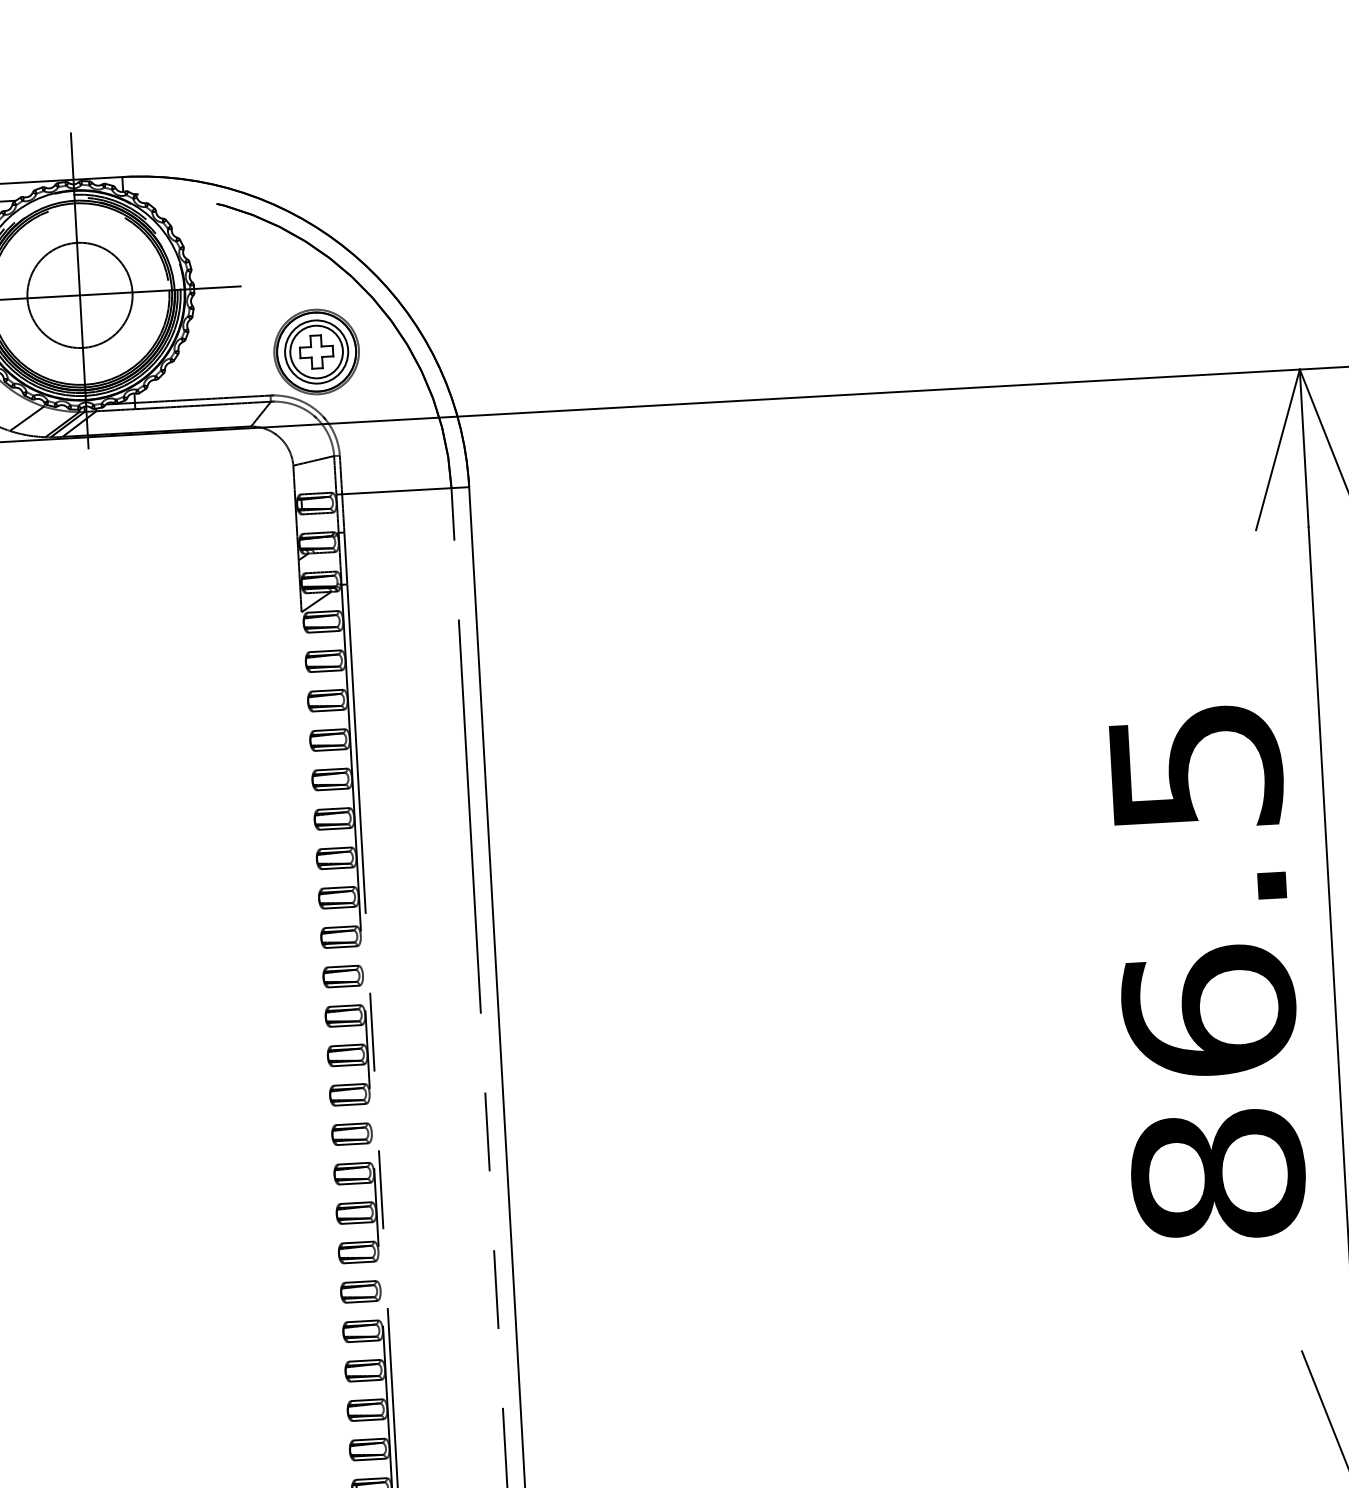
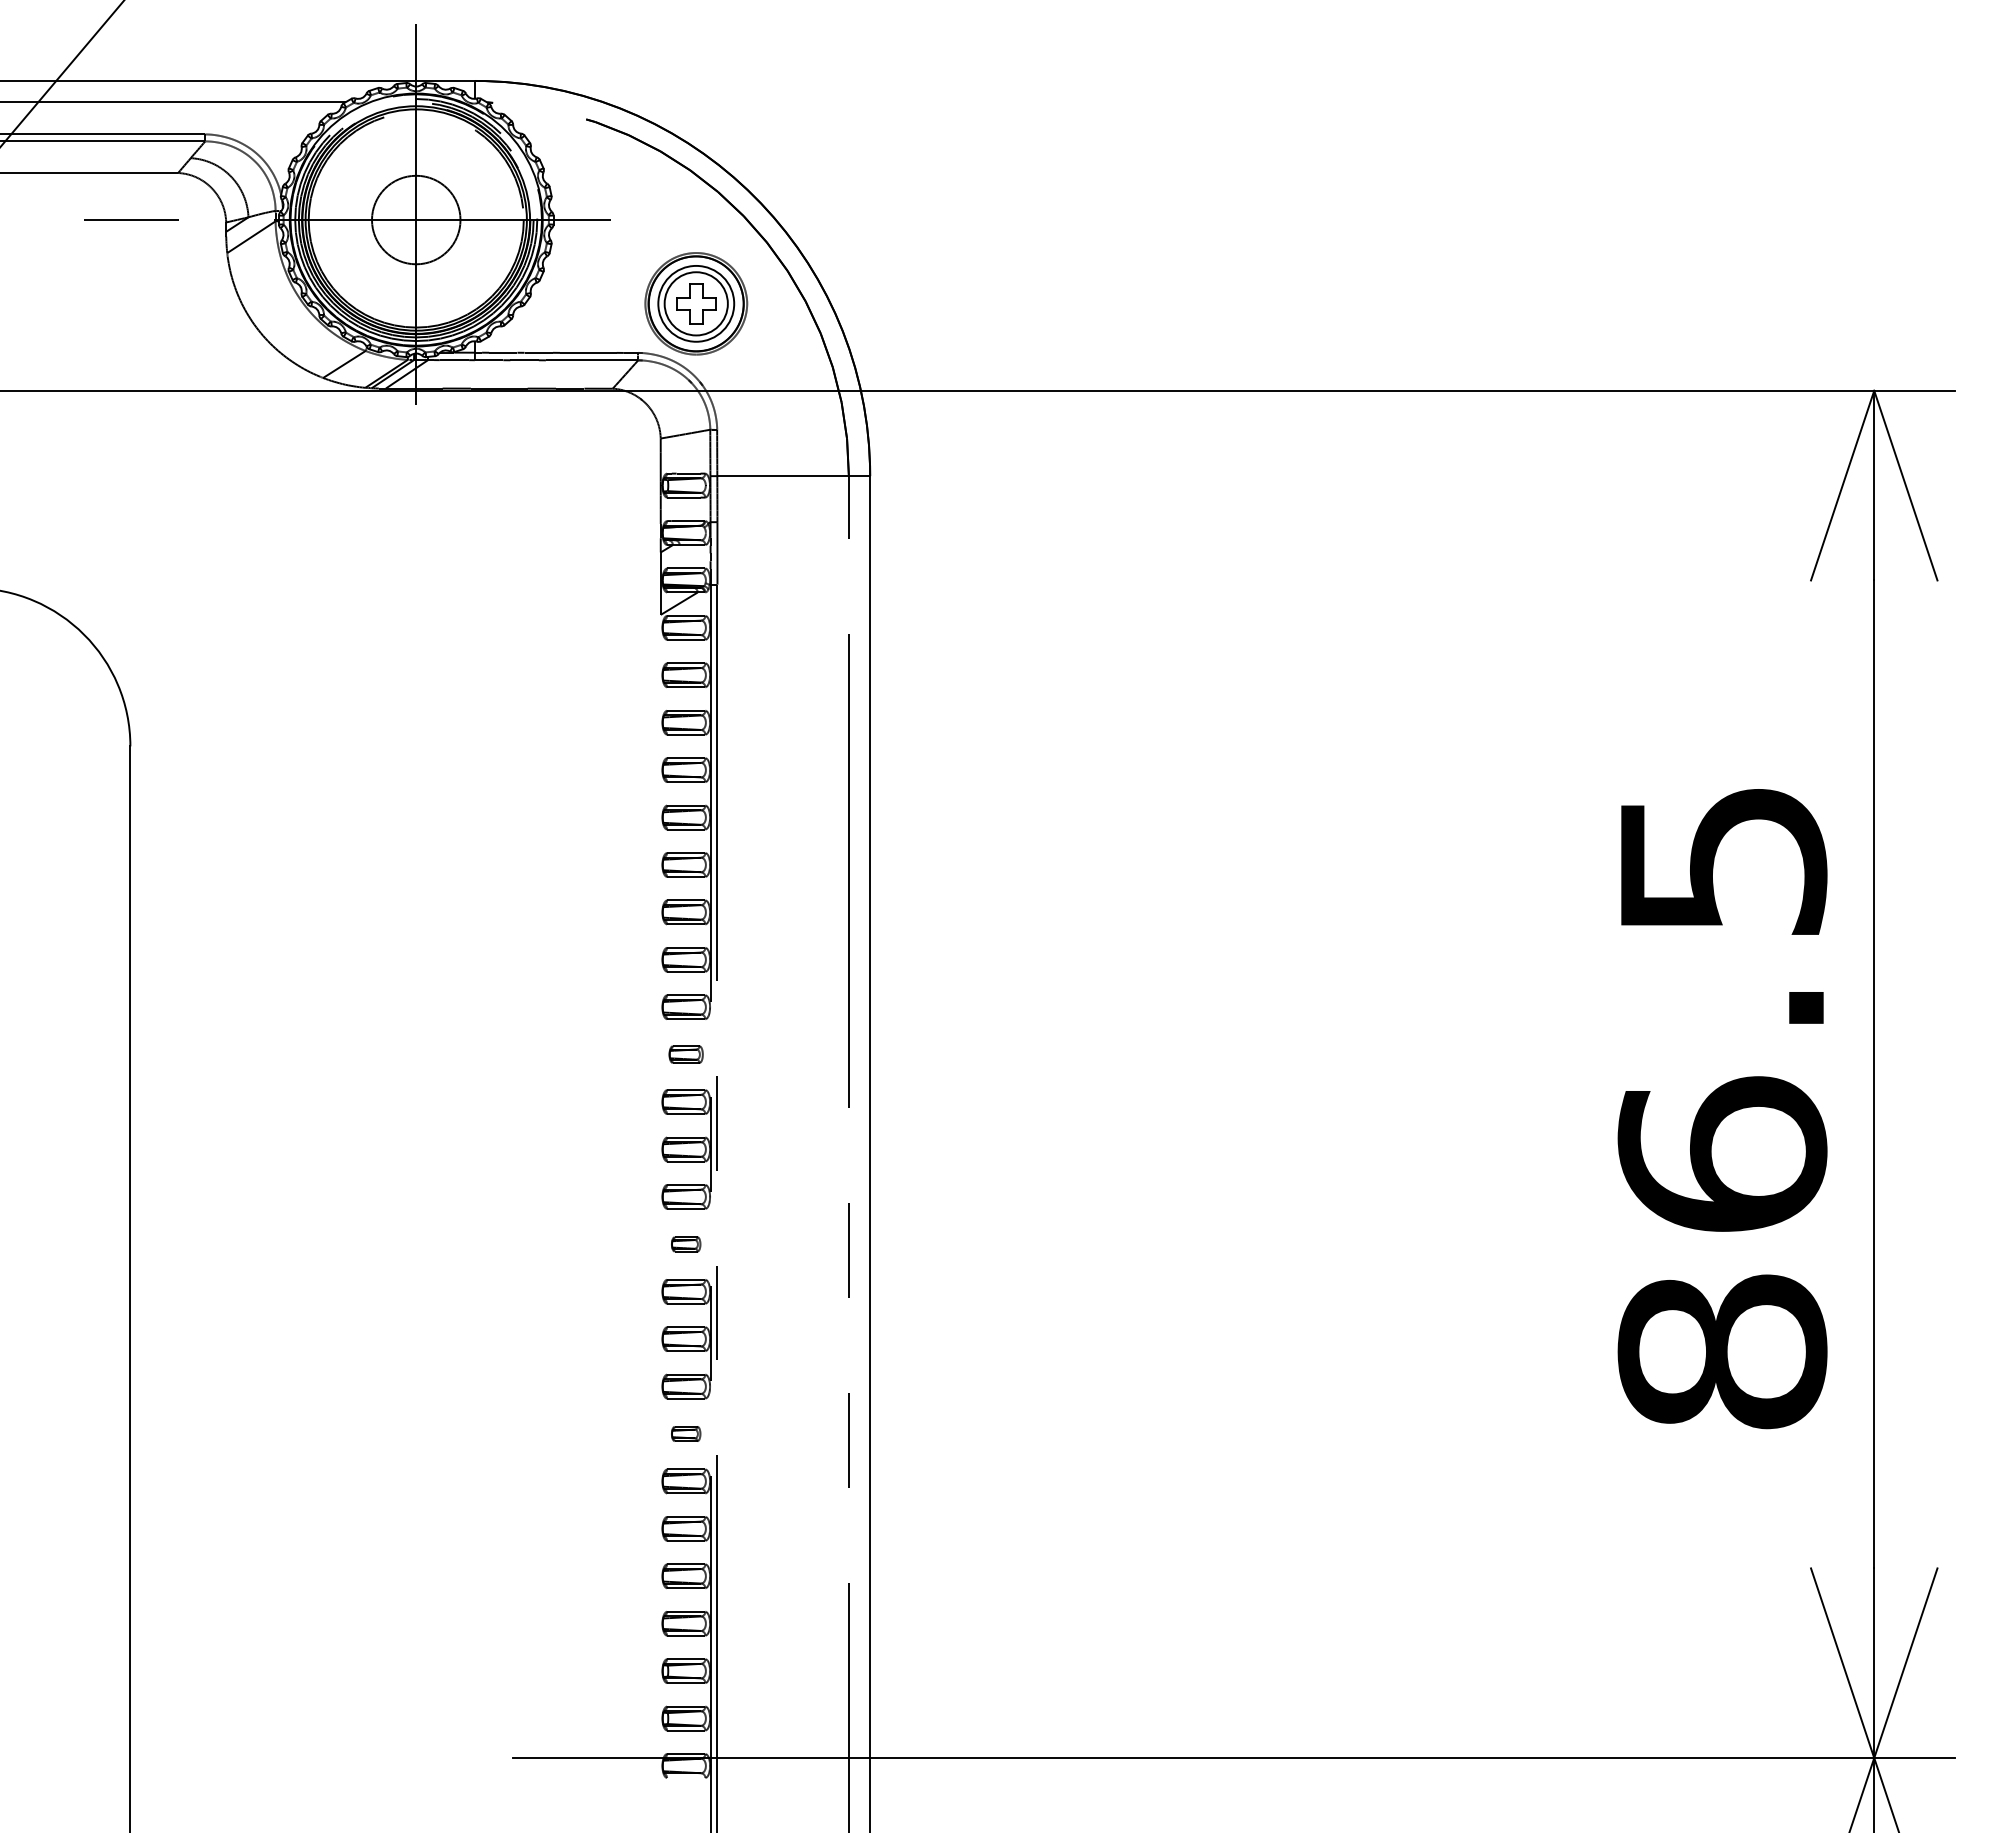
circle: (80, 294) -> (416, 219), size x0.7
part: (342, 976) -> (685, 1054), size x0.7
part: (351, 1134) -> (685, 1244), size x0.6
part: (360, 1291) -> (685, 1433), size x0.6

